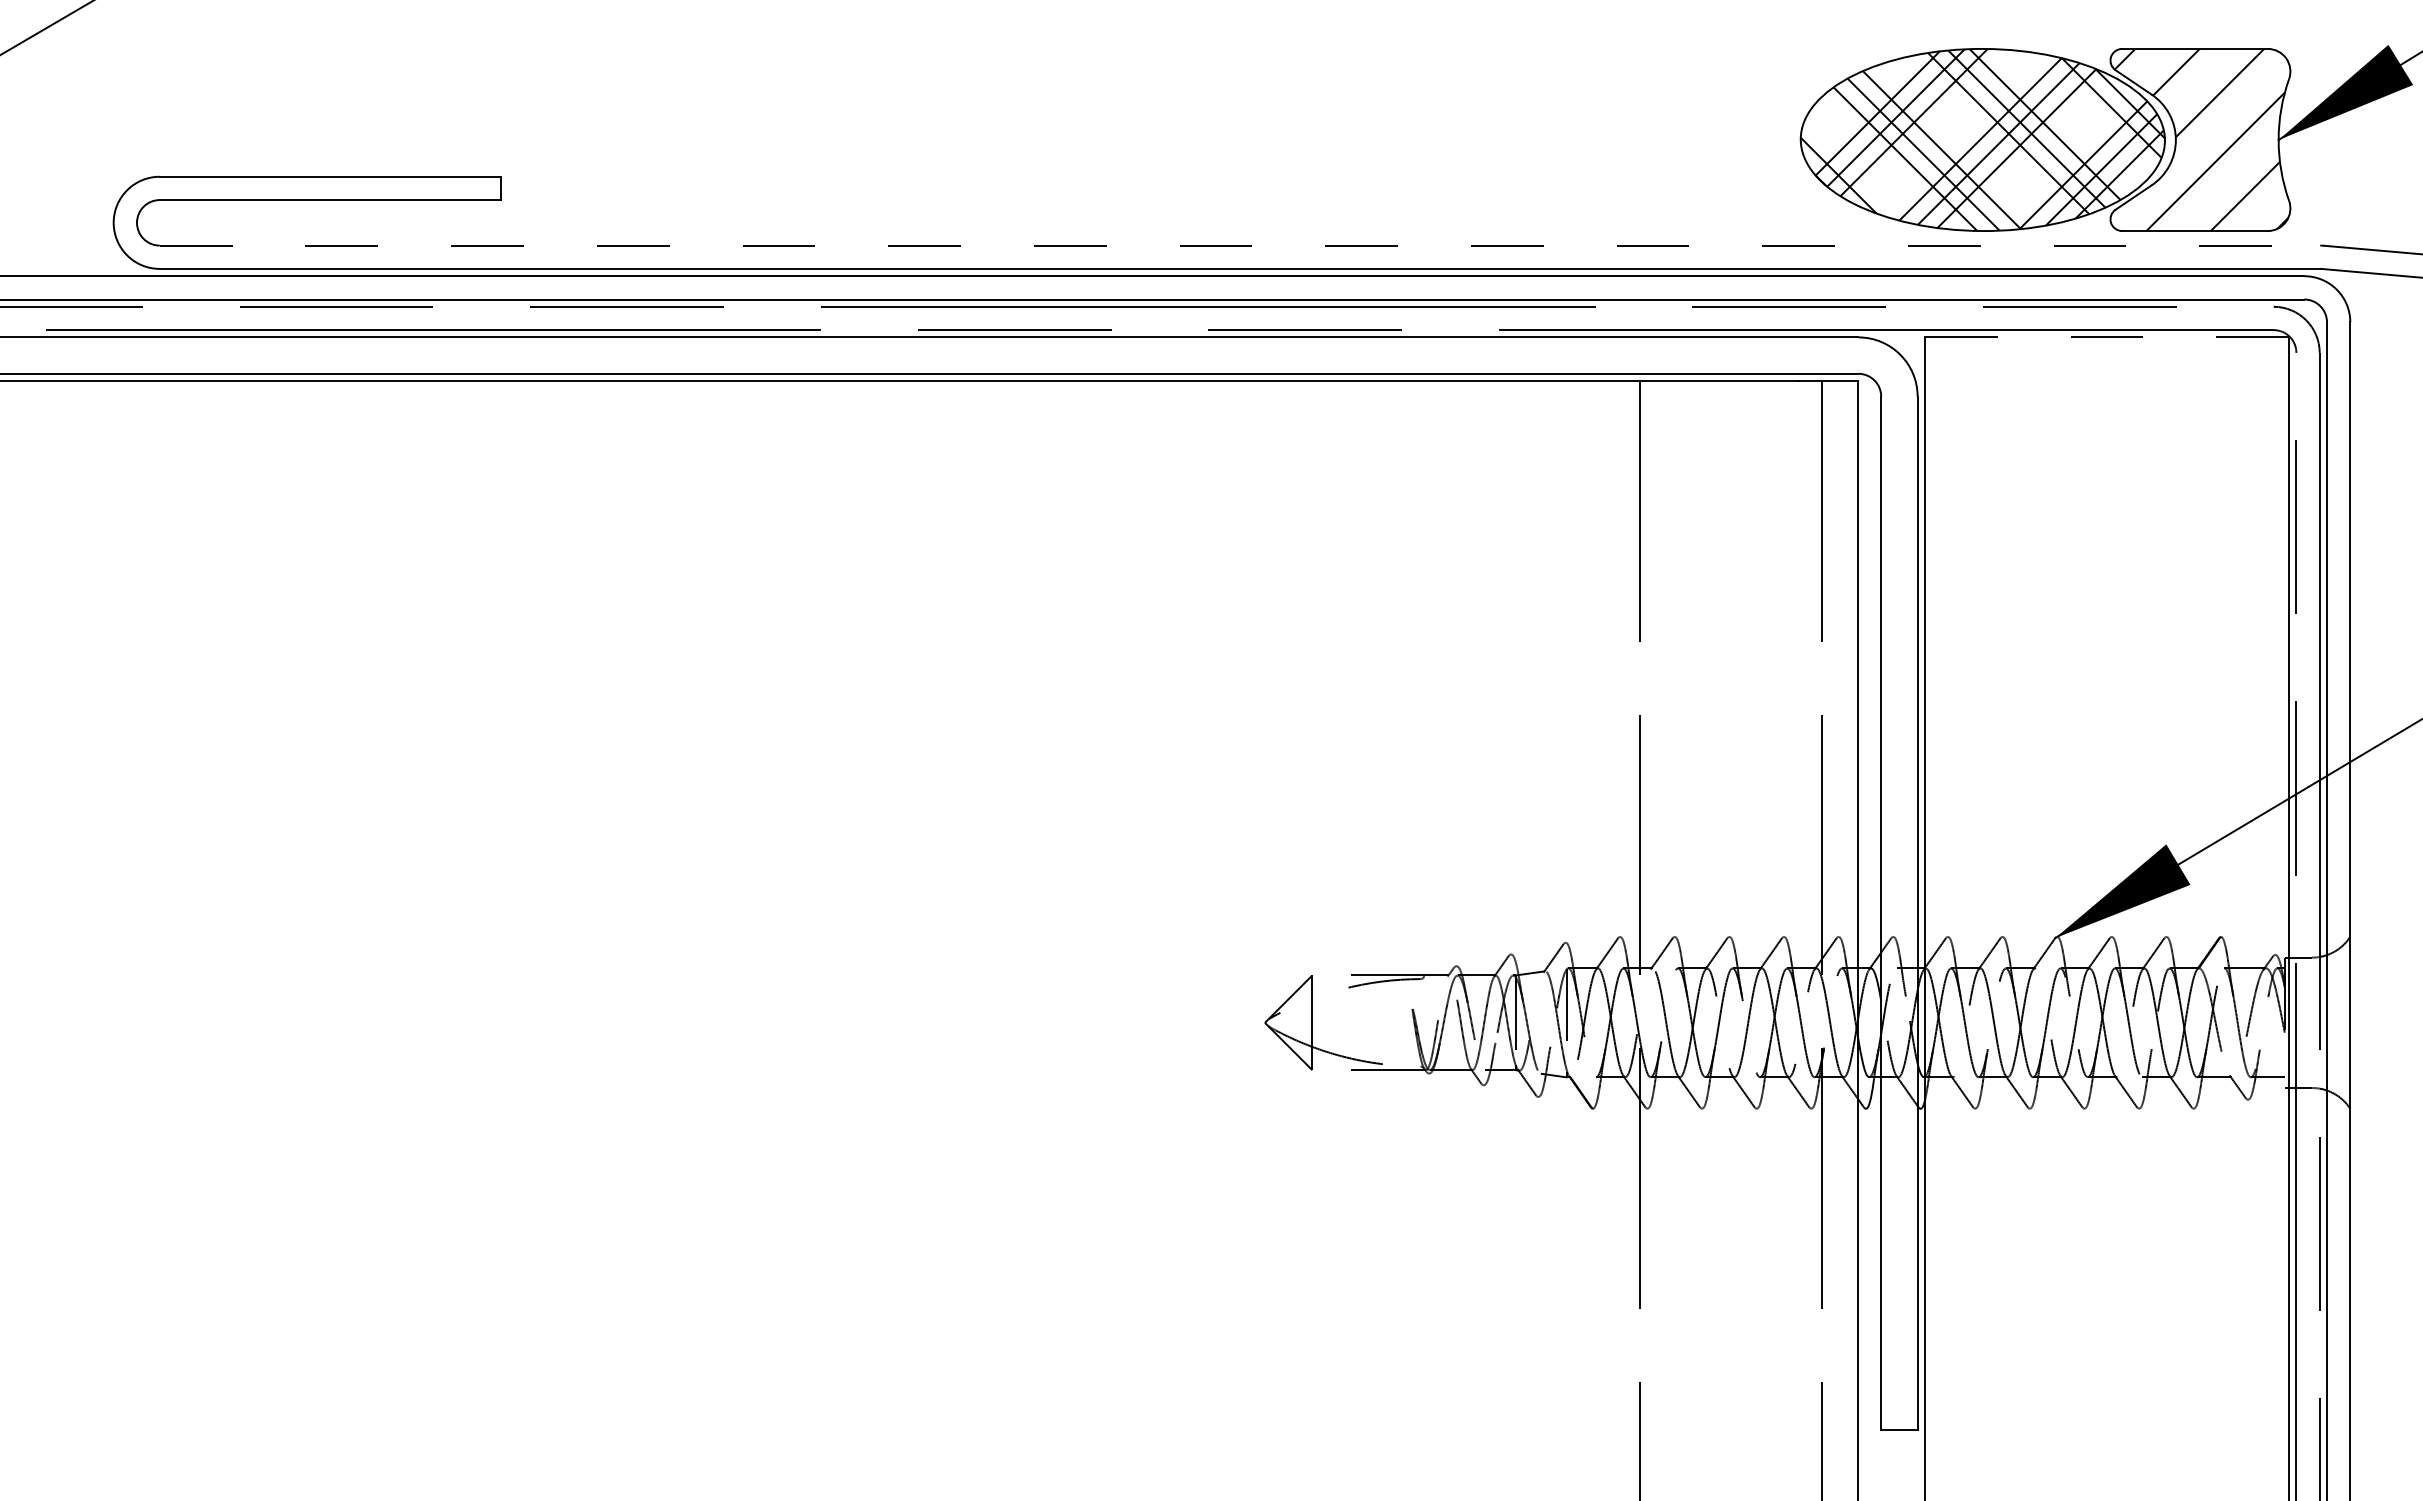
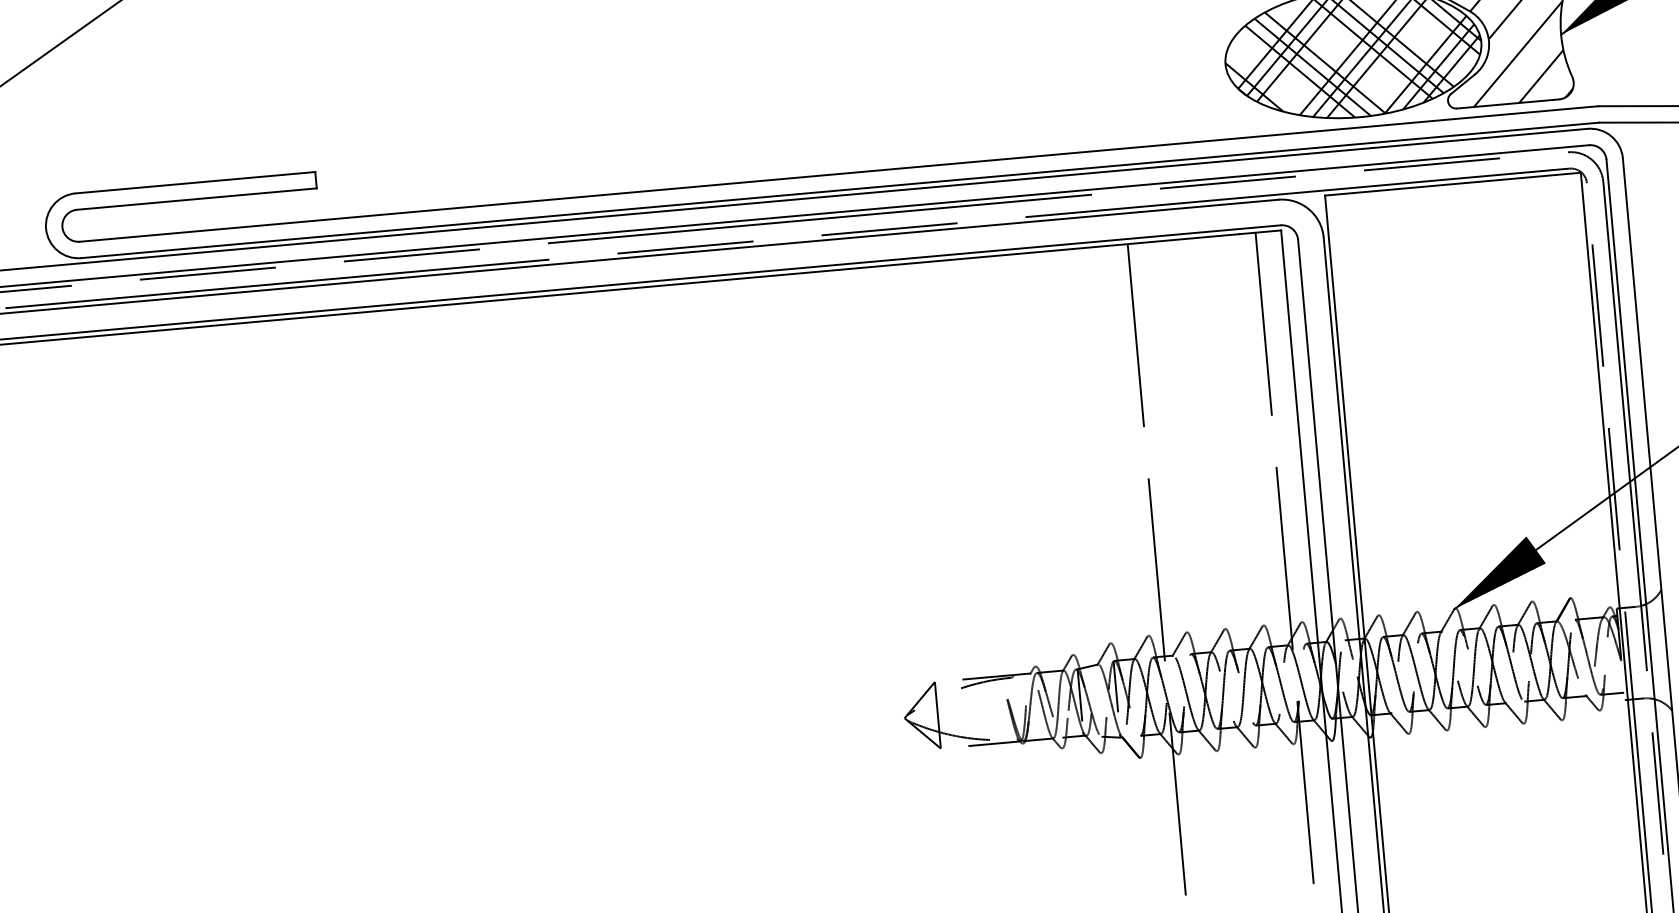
line: (1240, 245) -> (838, 173), dashed -> solid
line: (2107, 337) -> (1453, 184), dashed -> solid

